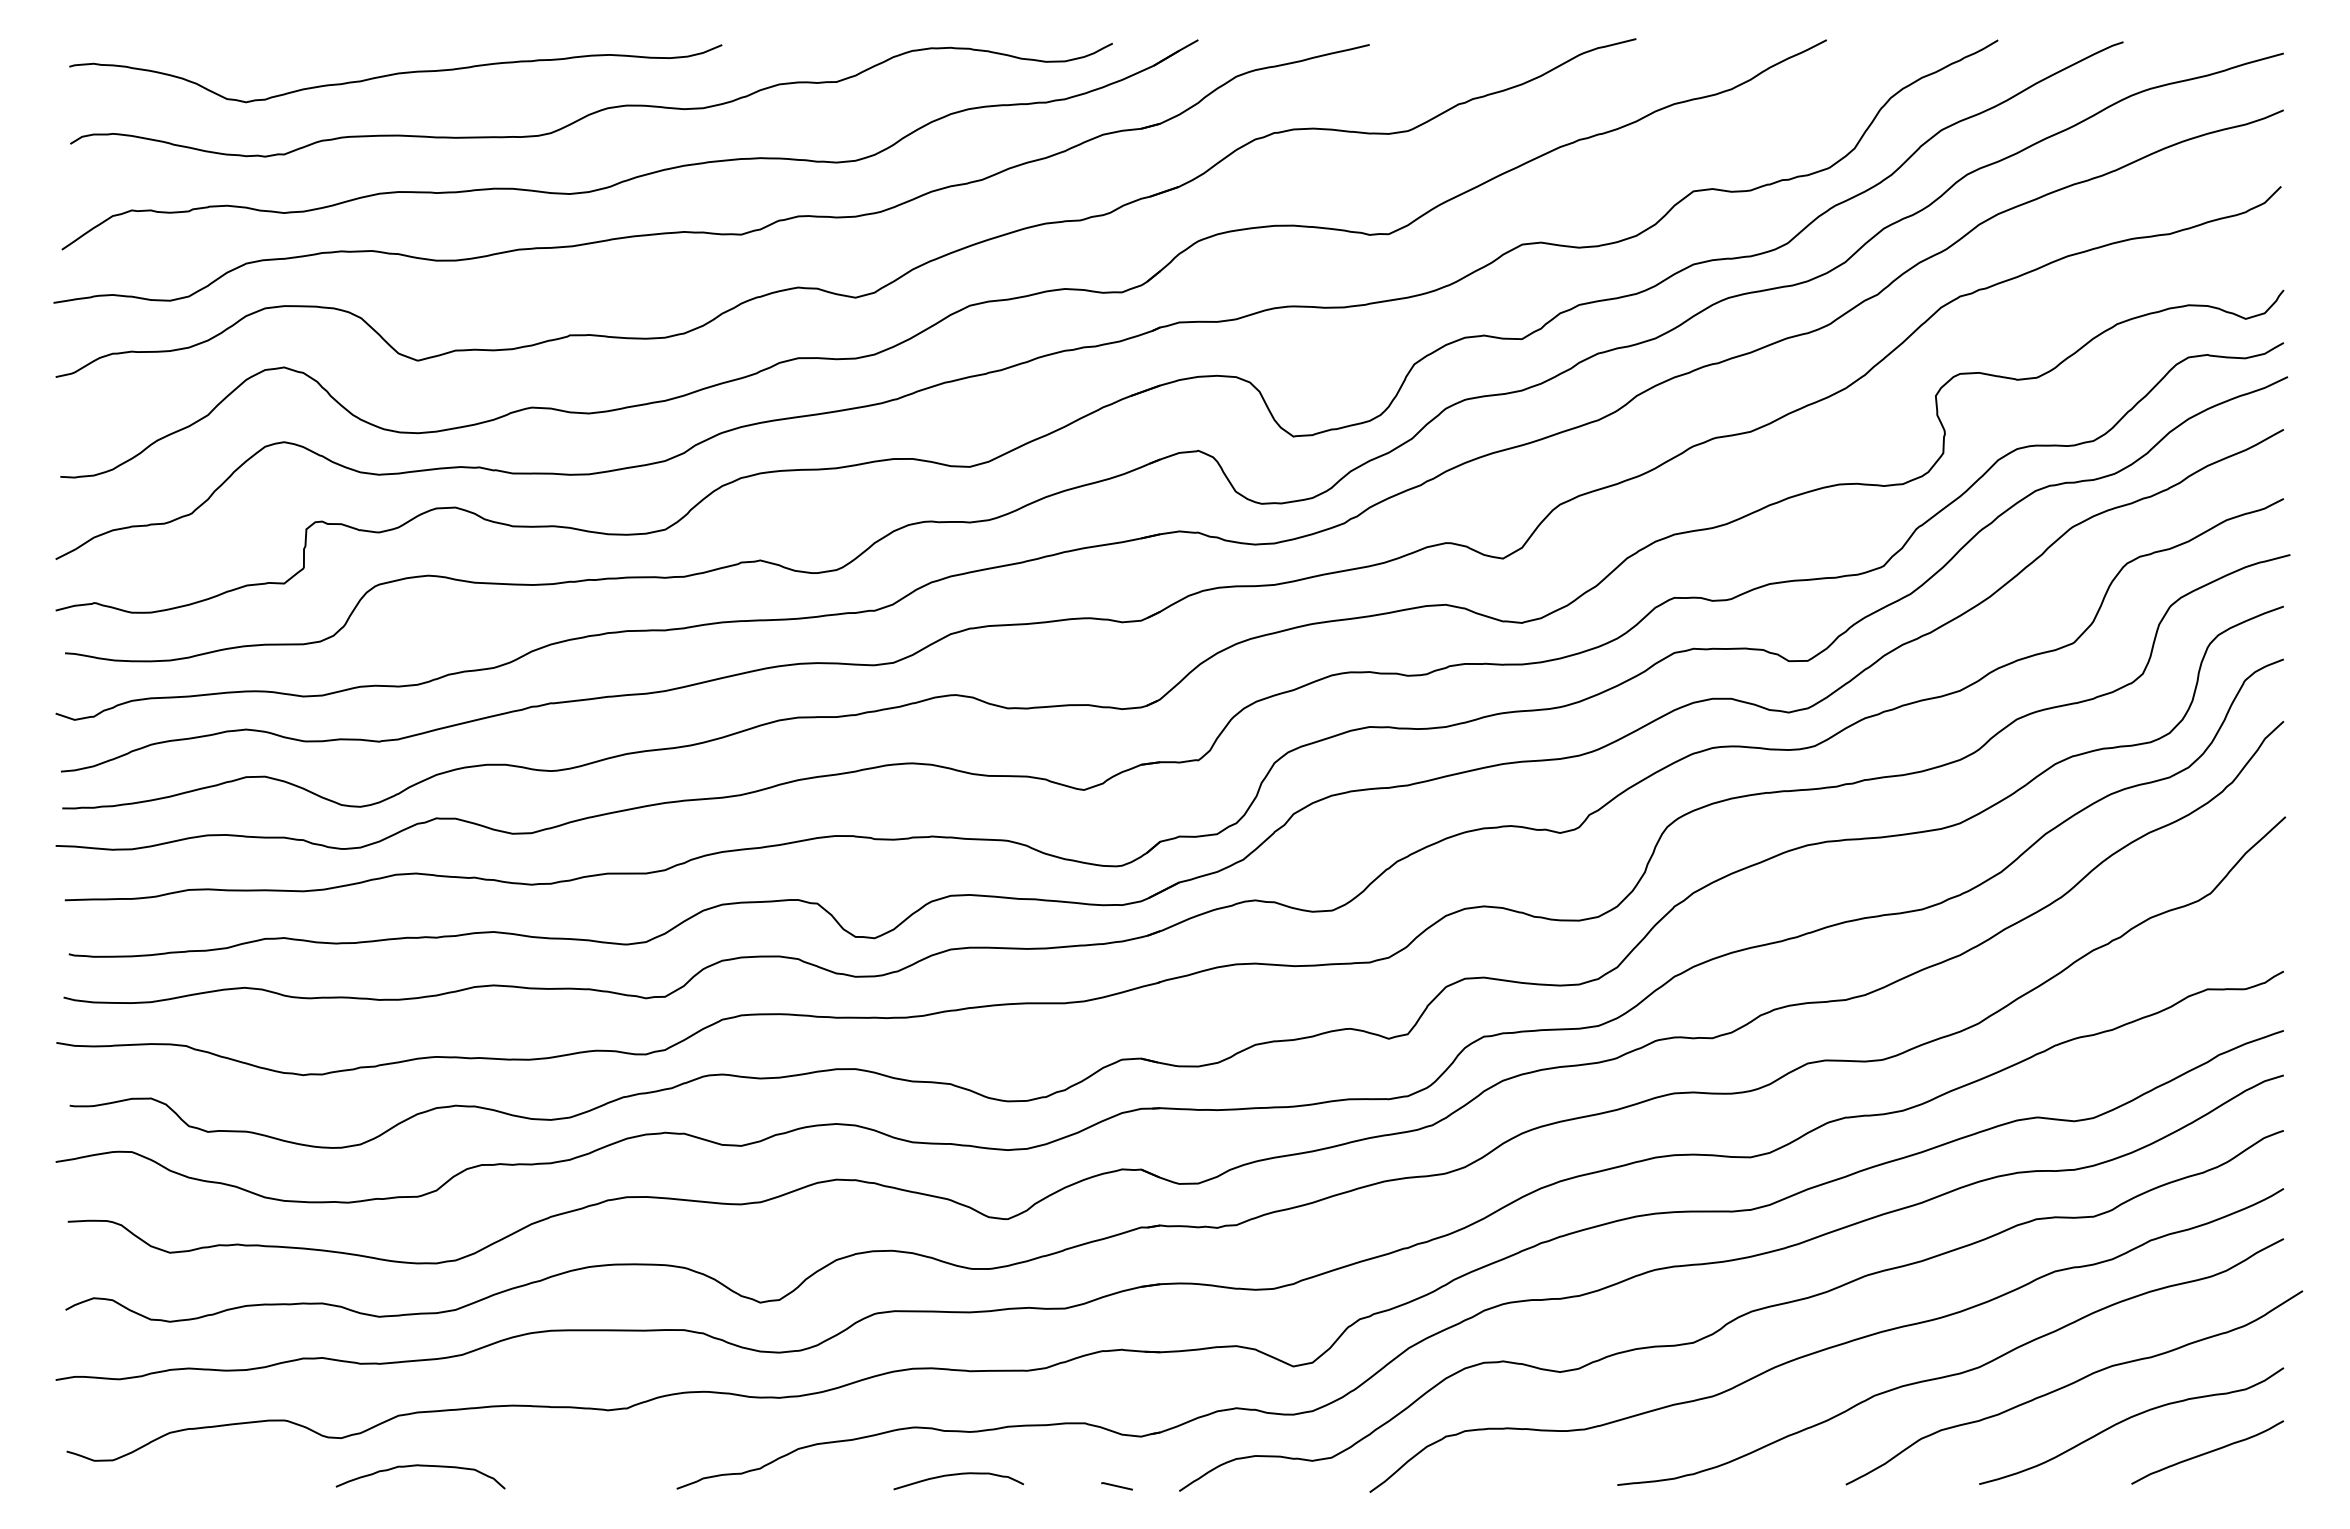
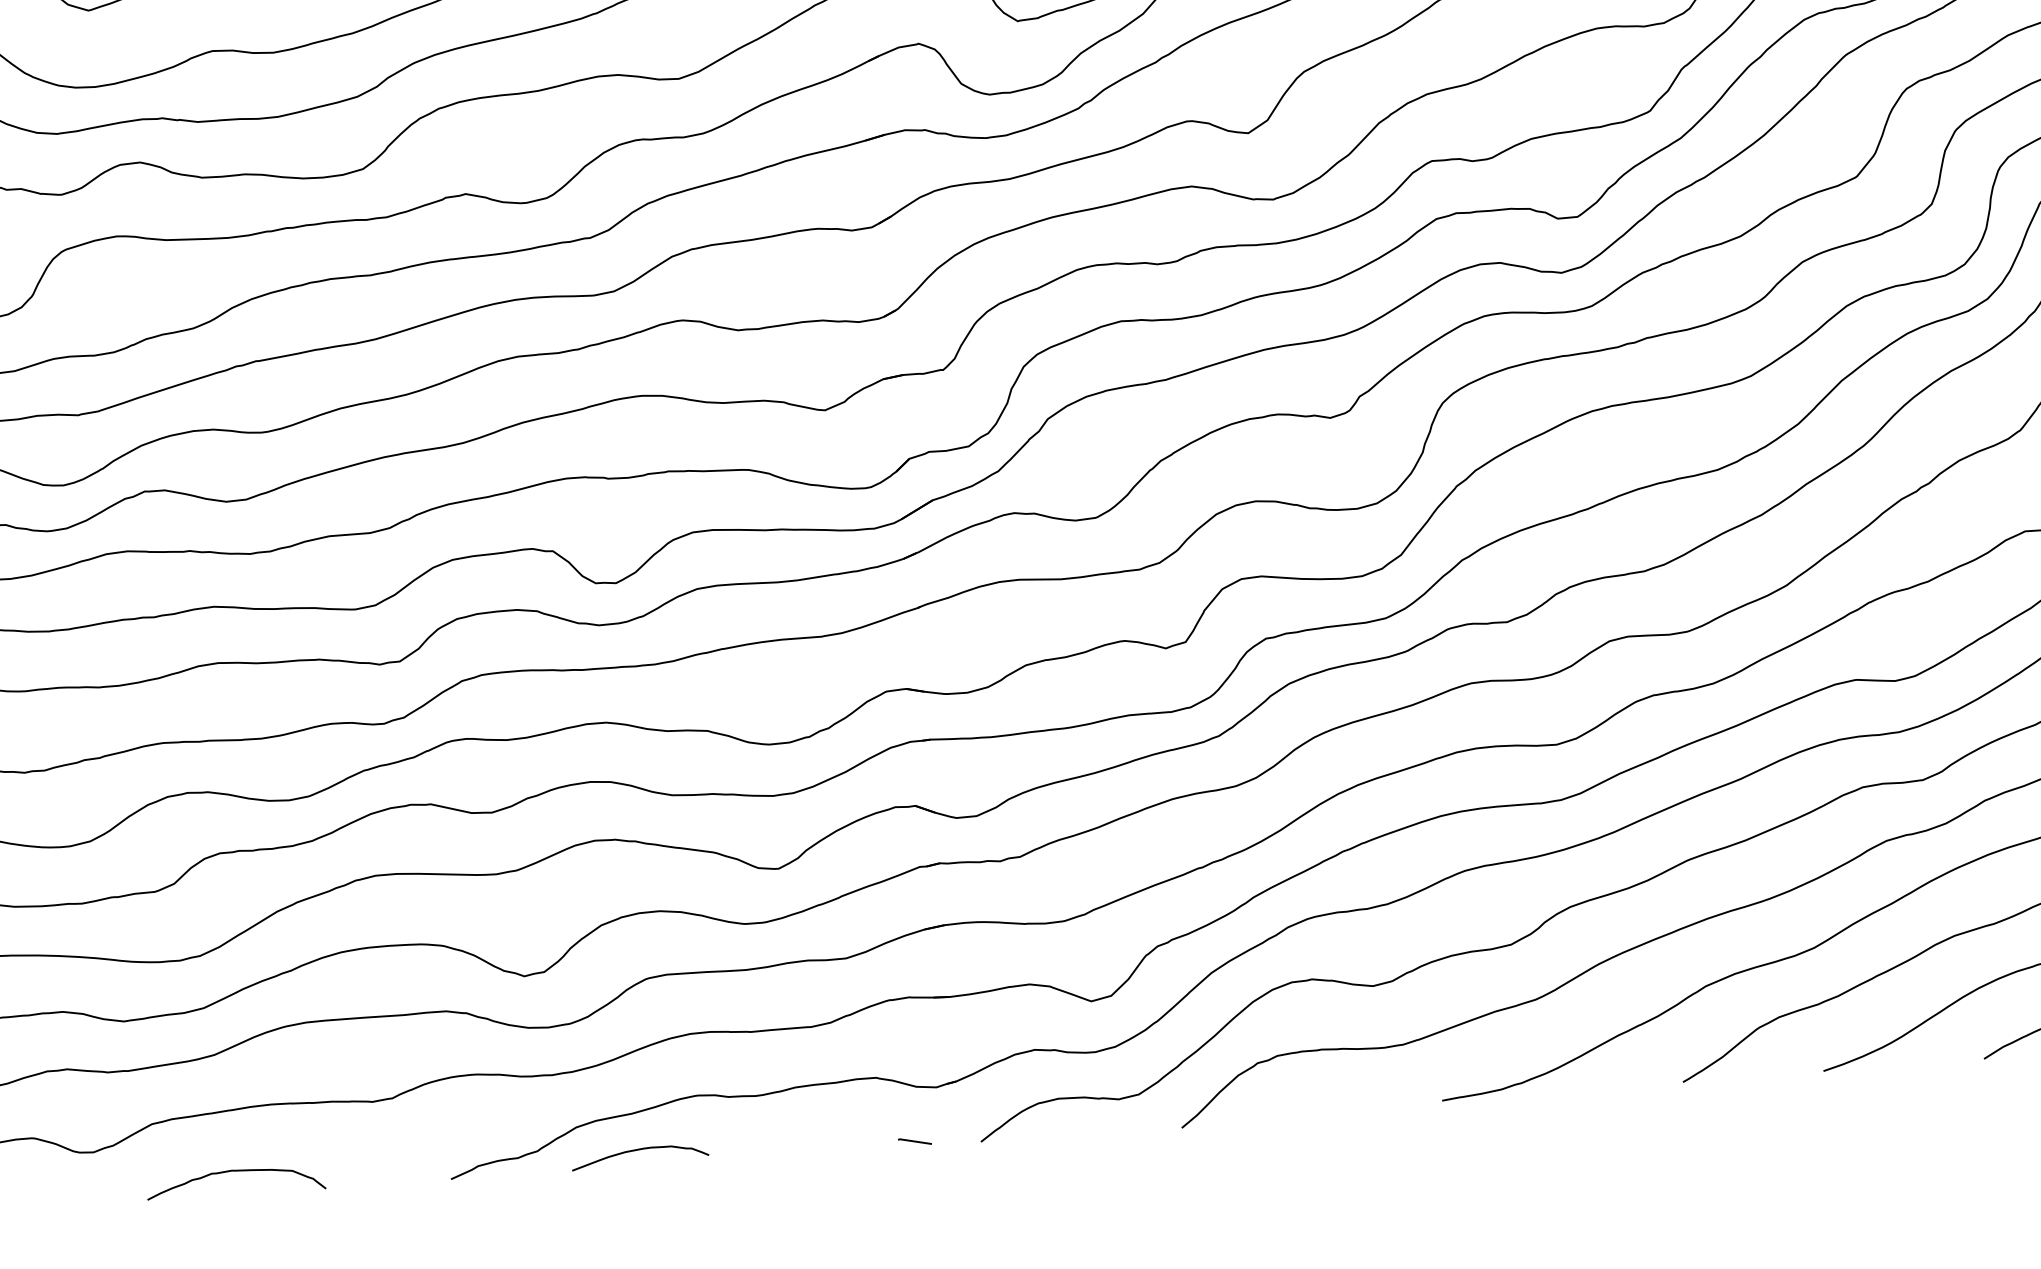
curve: (420, 1466) -> (235, 1171), moved
curve: (957, 1475) -> (638, 1150), moved

